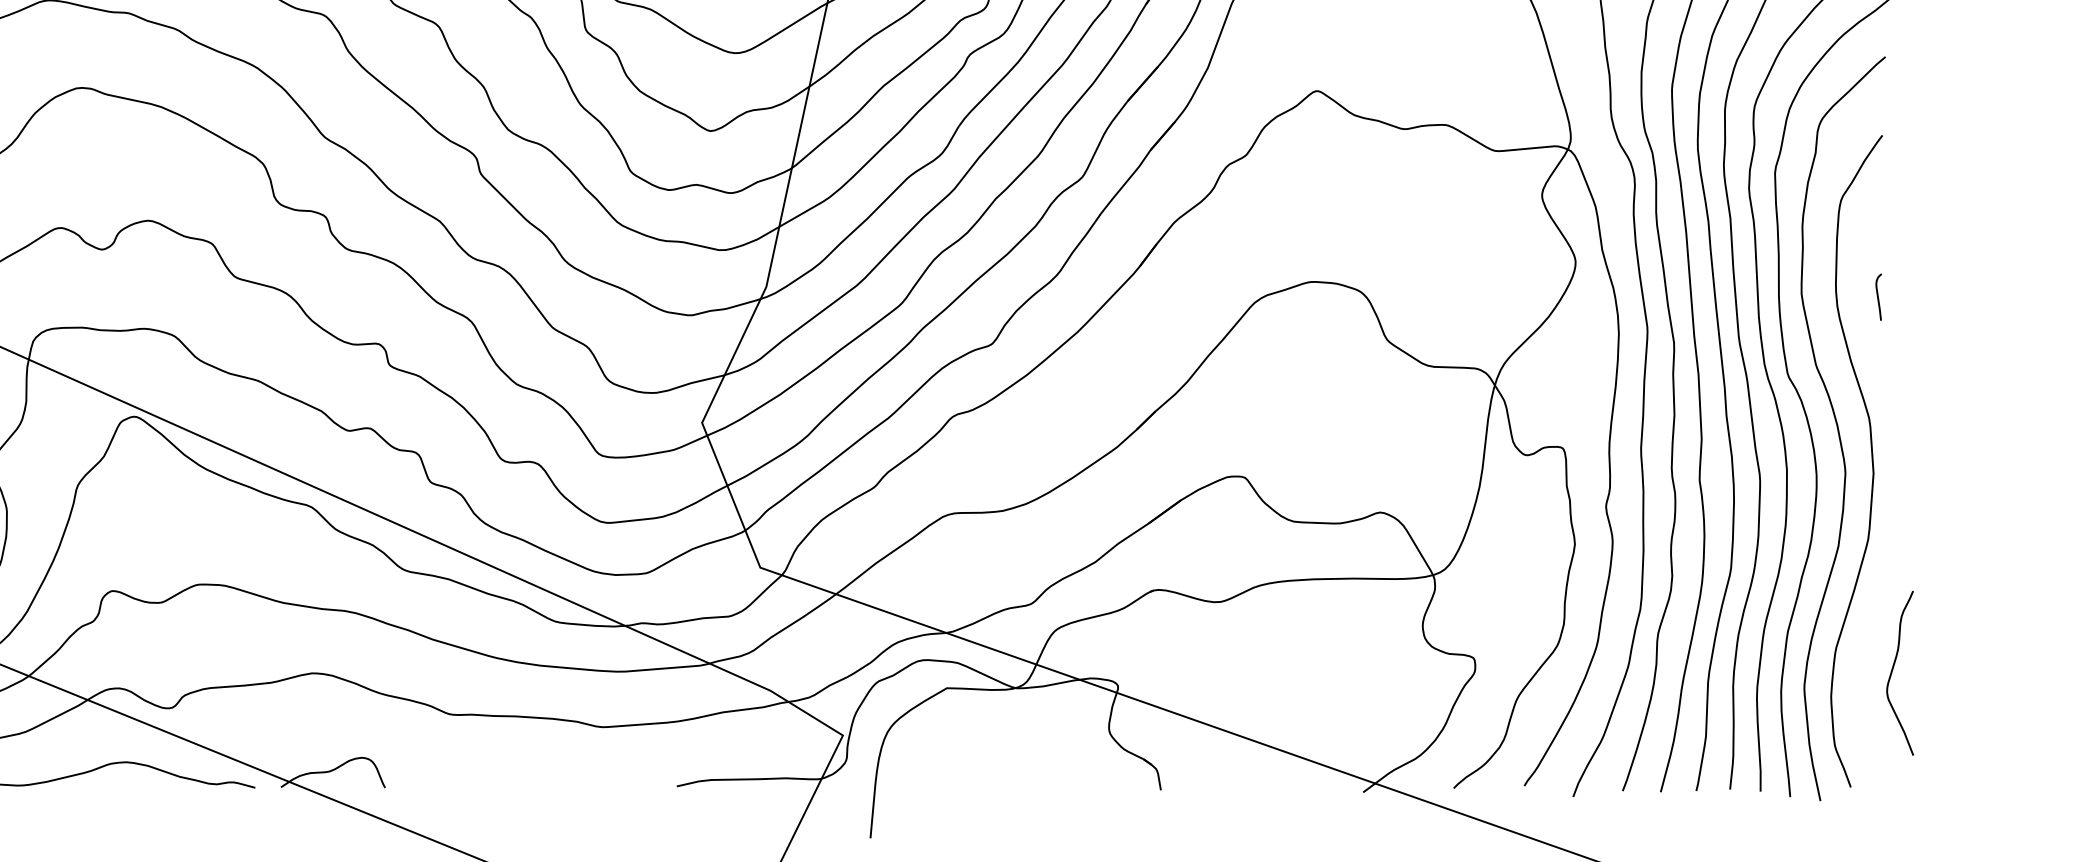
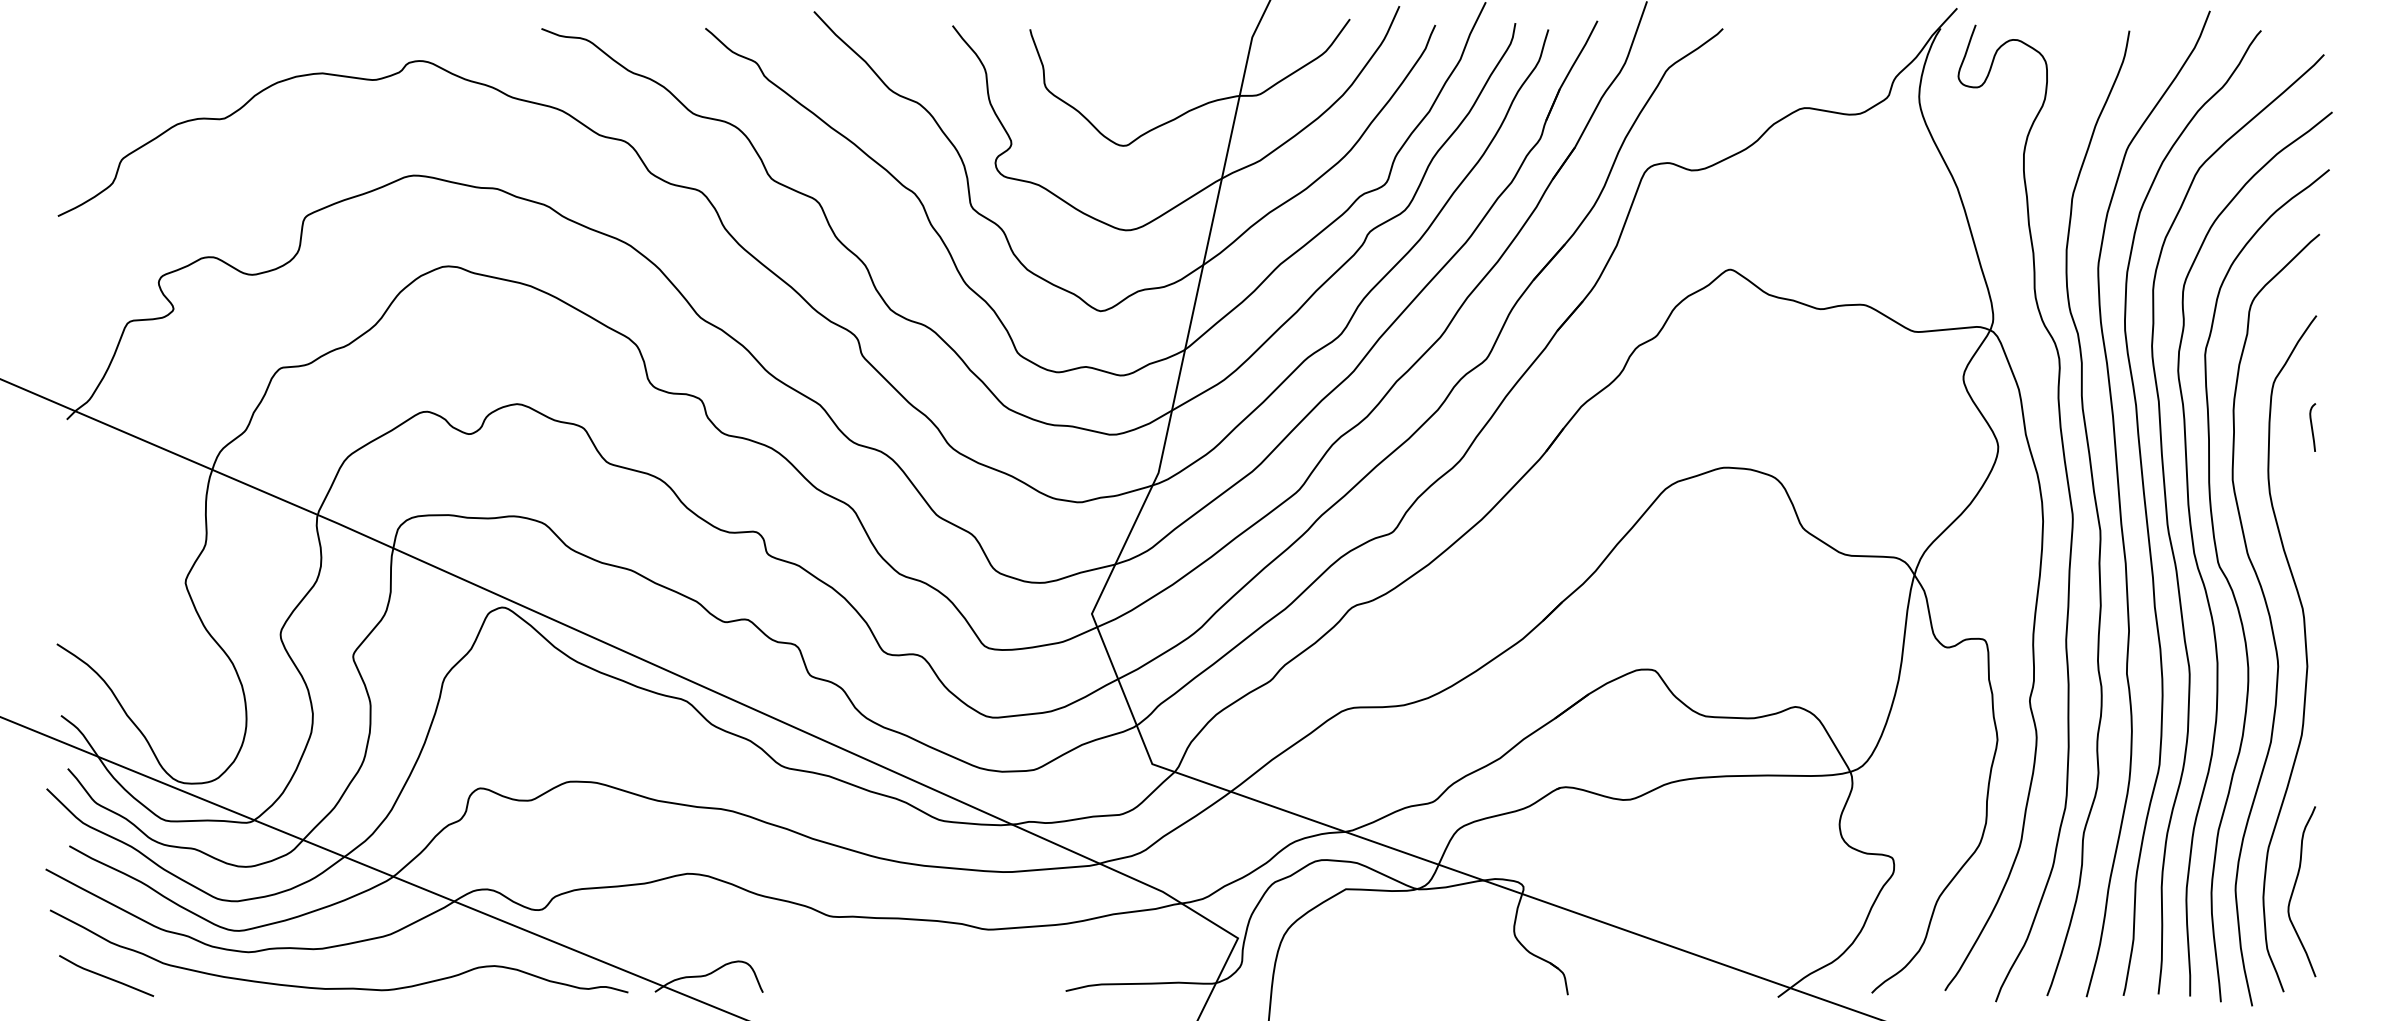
curve: (1878, 297) -> (2312, 427), moved
curve: (1892, 672) -> (2294, 890), moved

